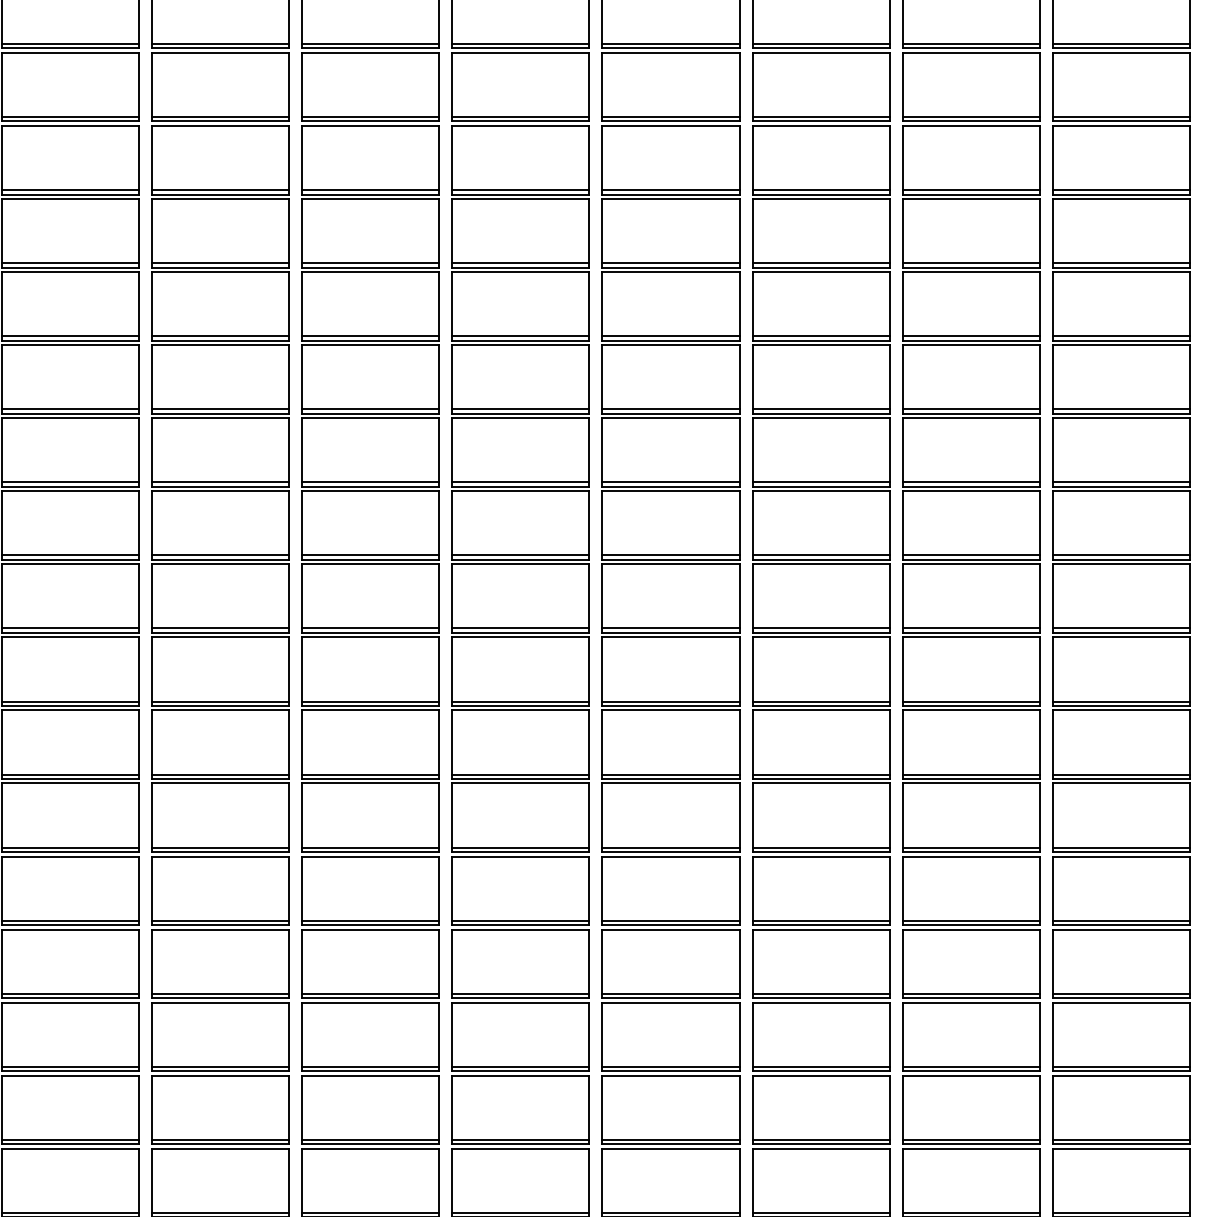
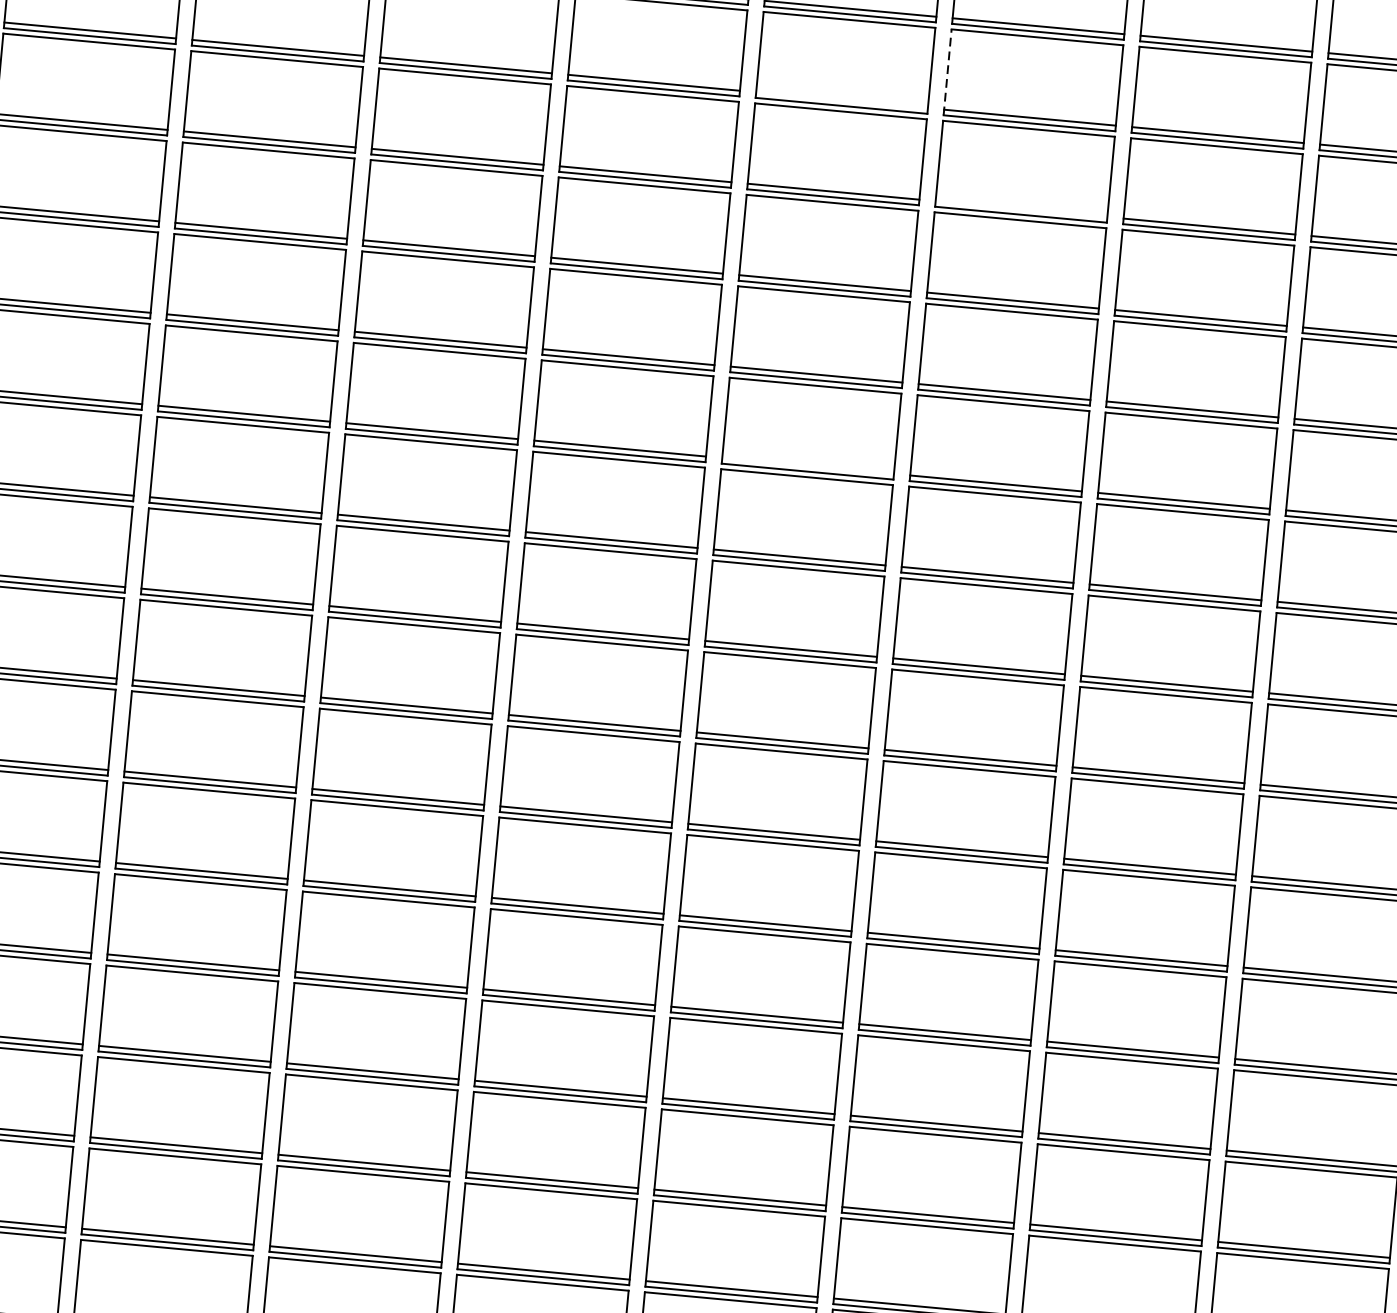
line: (752, 159) -> (947, 71), solid -> dashed
line: (670, 190) -> (841, 100), removed
line: (820, 263) -> (1020, 209), removed
line: (670, 482) -> (807, 466), removed

